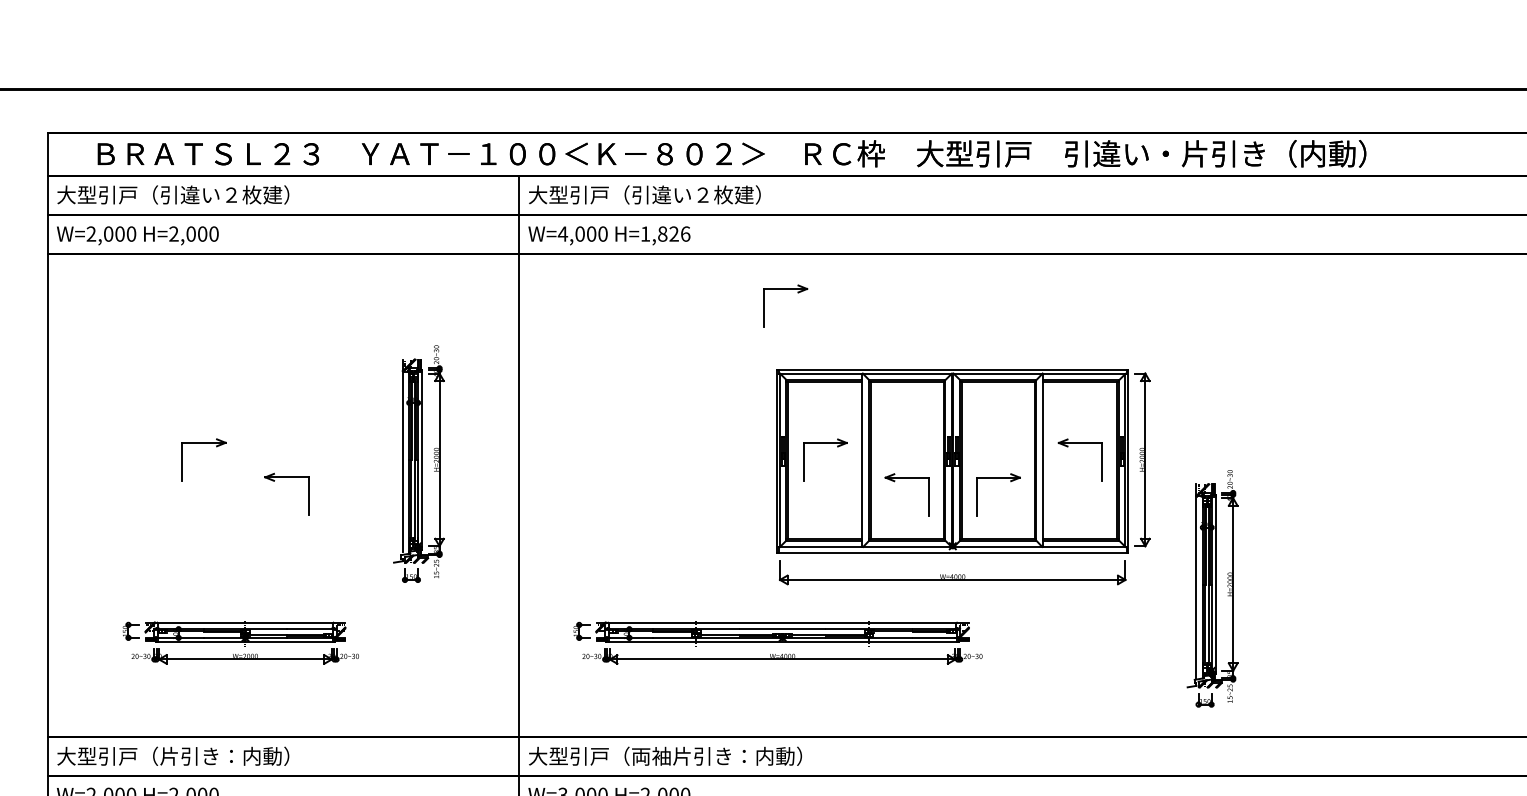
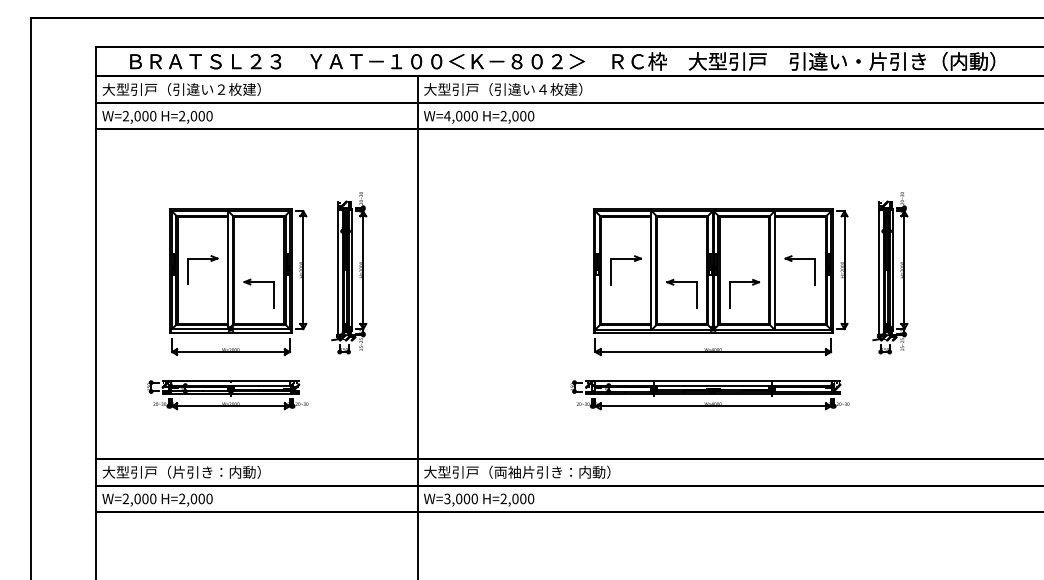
text: (702, 194) -> (542, 89), 大型引戸（引違い２枚建） -> 大型引戸（引違い４枚建）
text: (665, 233) -> (517, 115), H=1,826 -> H=2,000
part: (784, 290) -> (598, 154), removed
part: (256, 476) -> (238, 281), added
part: (1212, 589) -> (890, 273), moved
part: (777, 643) -> (709, 395), moved

